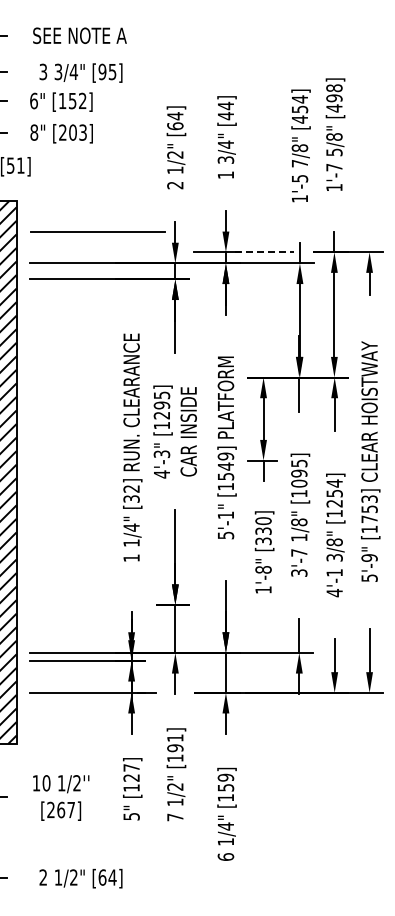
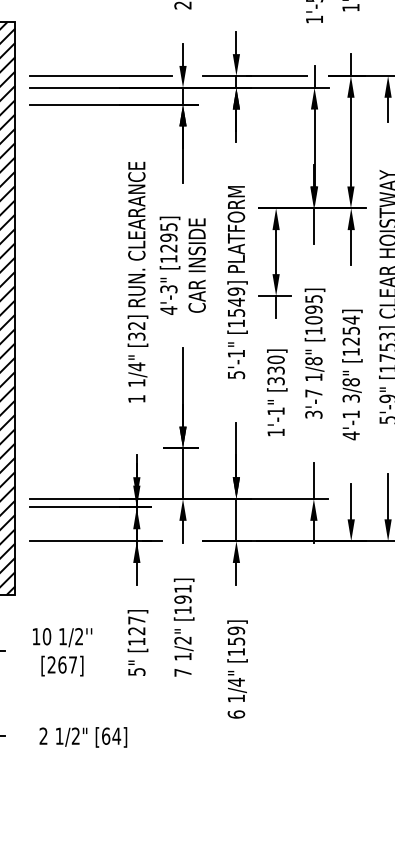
line: (97, 231) -> (100, 75), moved
line: (264, 252) -> (277, 76), dashed -> solid
text: (263, 569) -> (276, 410), 1'-8" -> 1'-1"

